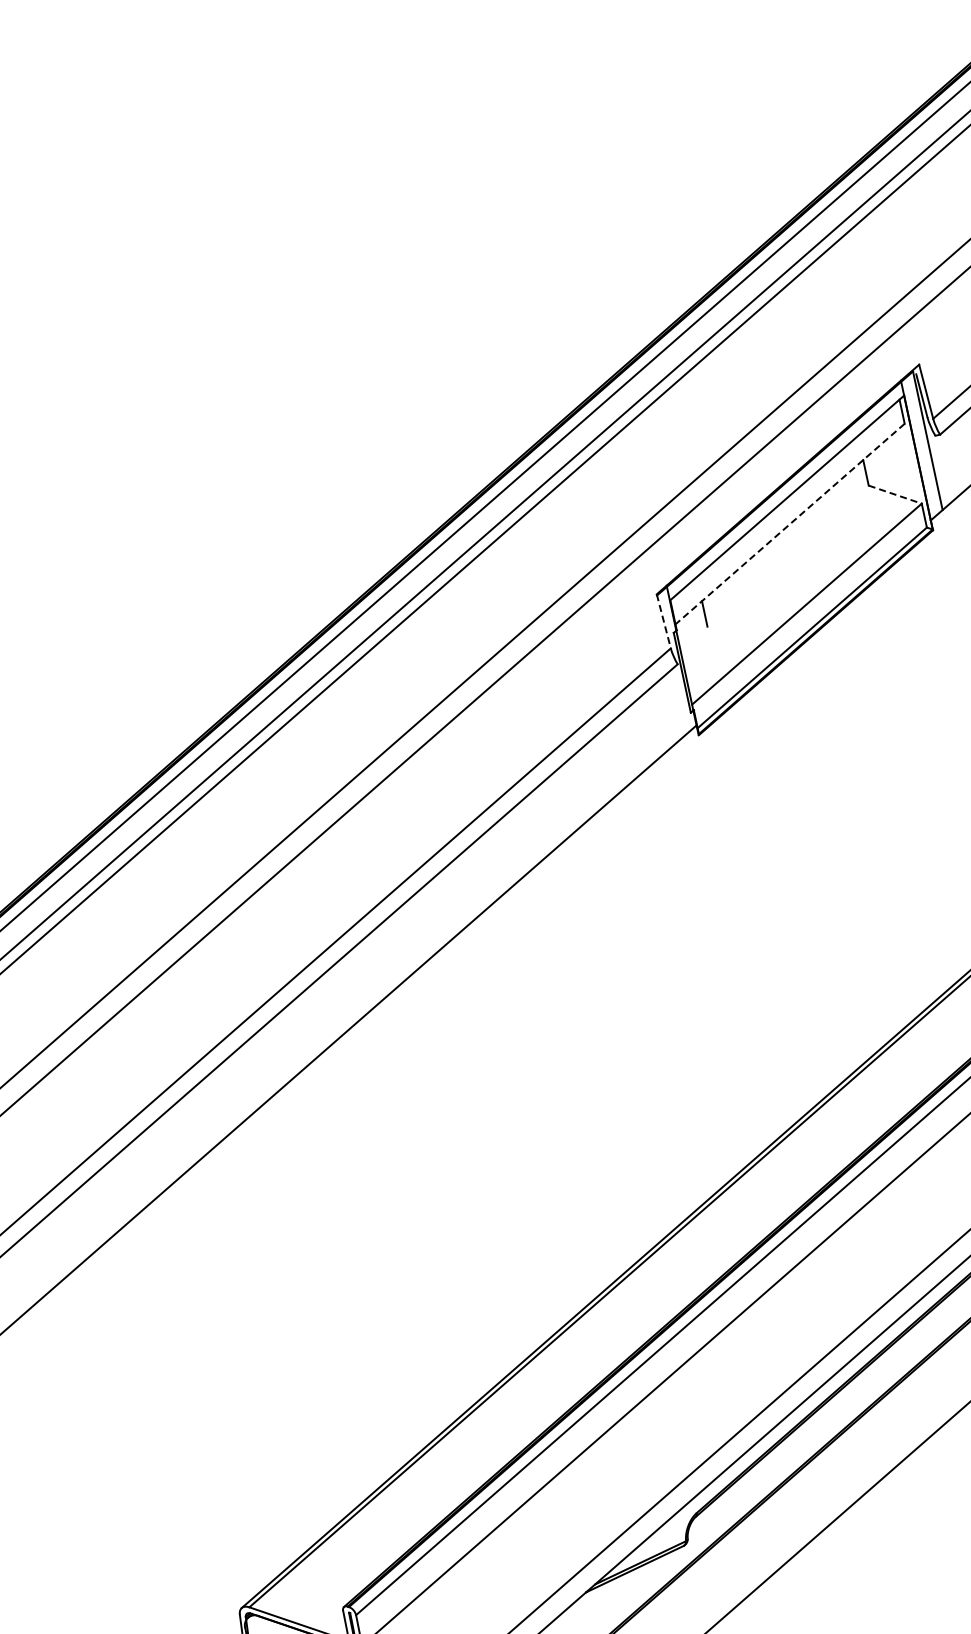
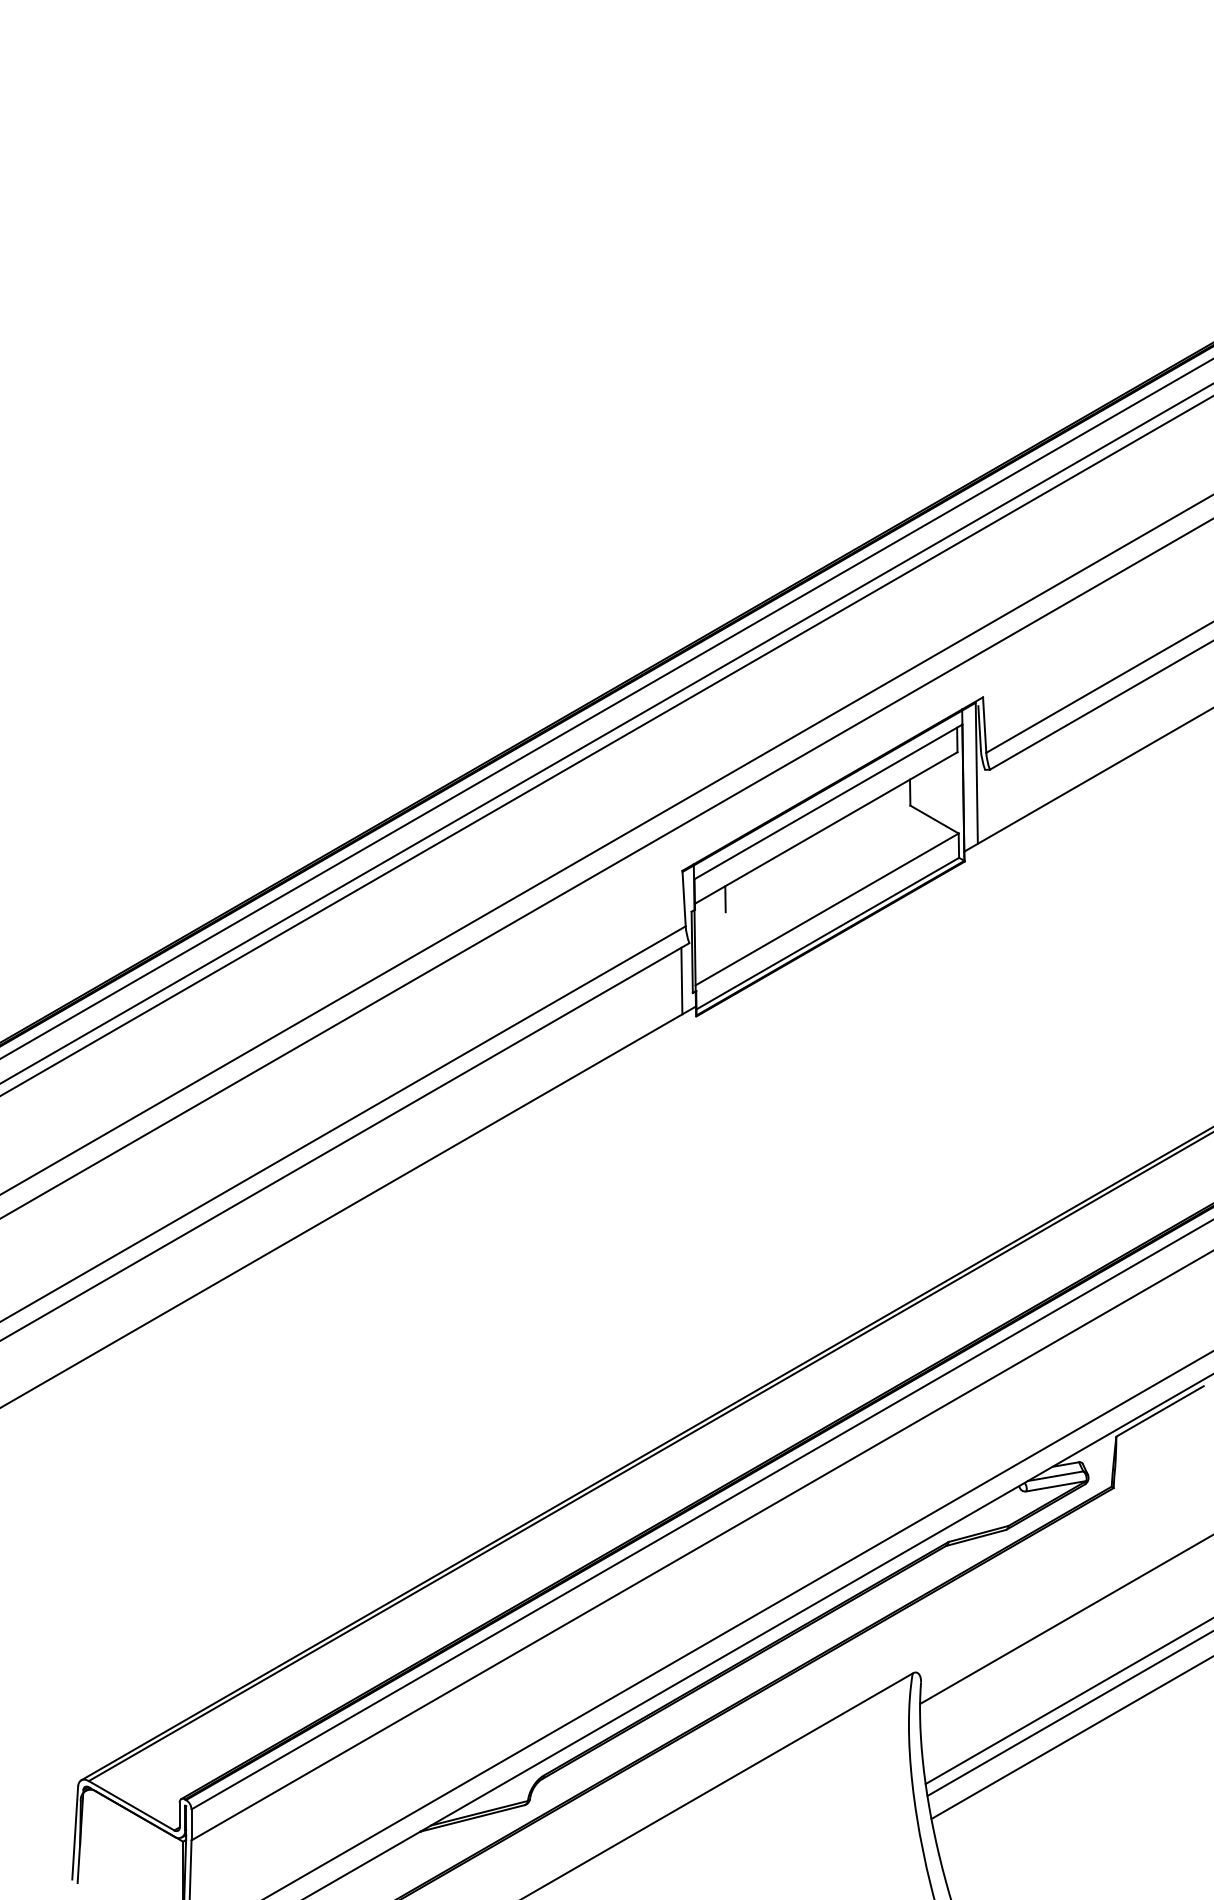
line: (895, 494) -> (934, 819), dashed -> solid
line: (790, 524) -> (826, 828), dashed -> solid
line: (664, 621) -> (684, 898), dashed -> solid
line: (677, 702) -> (681, 980), added

